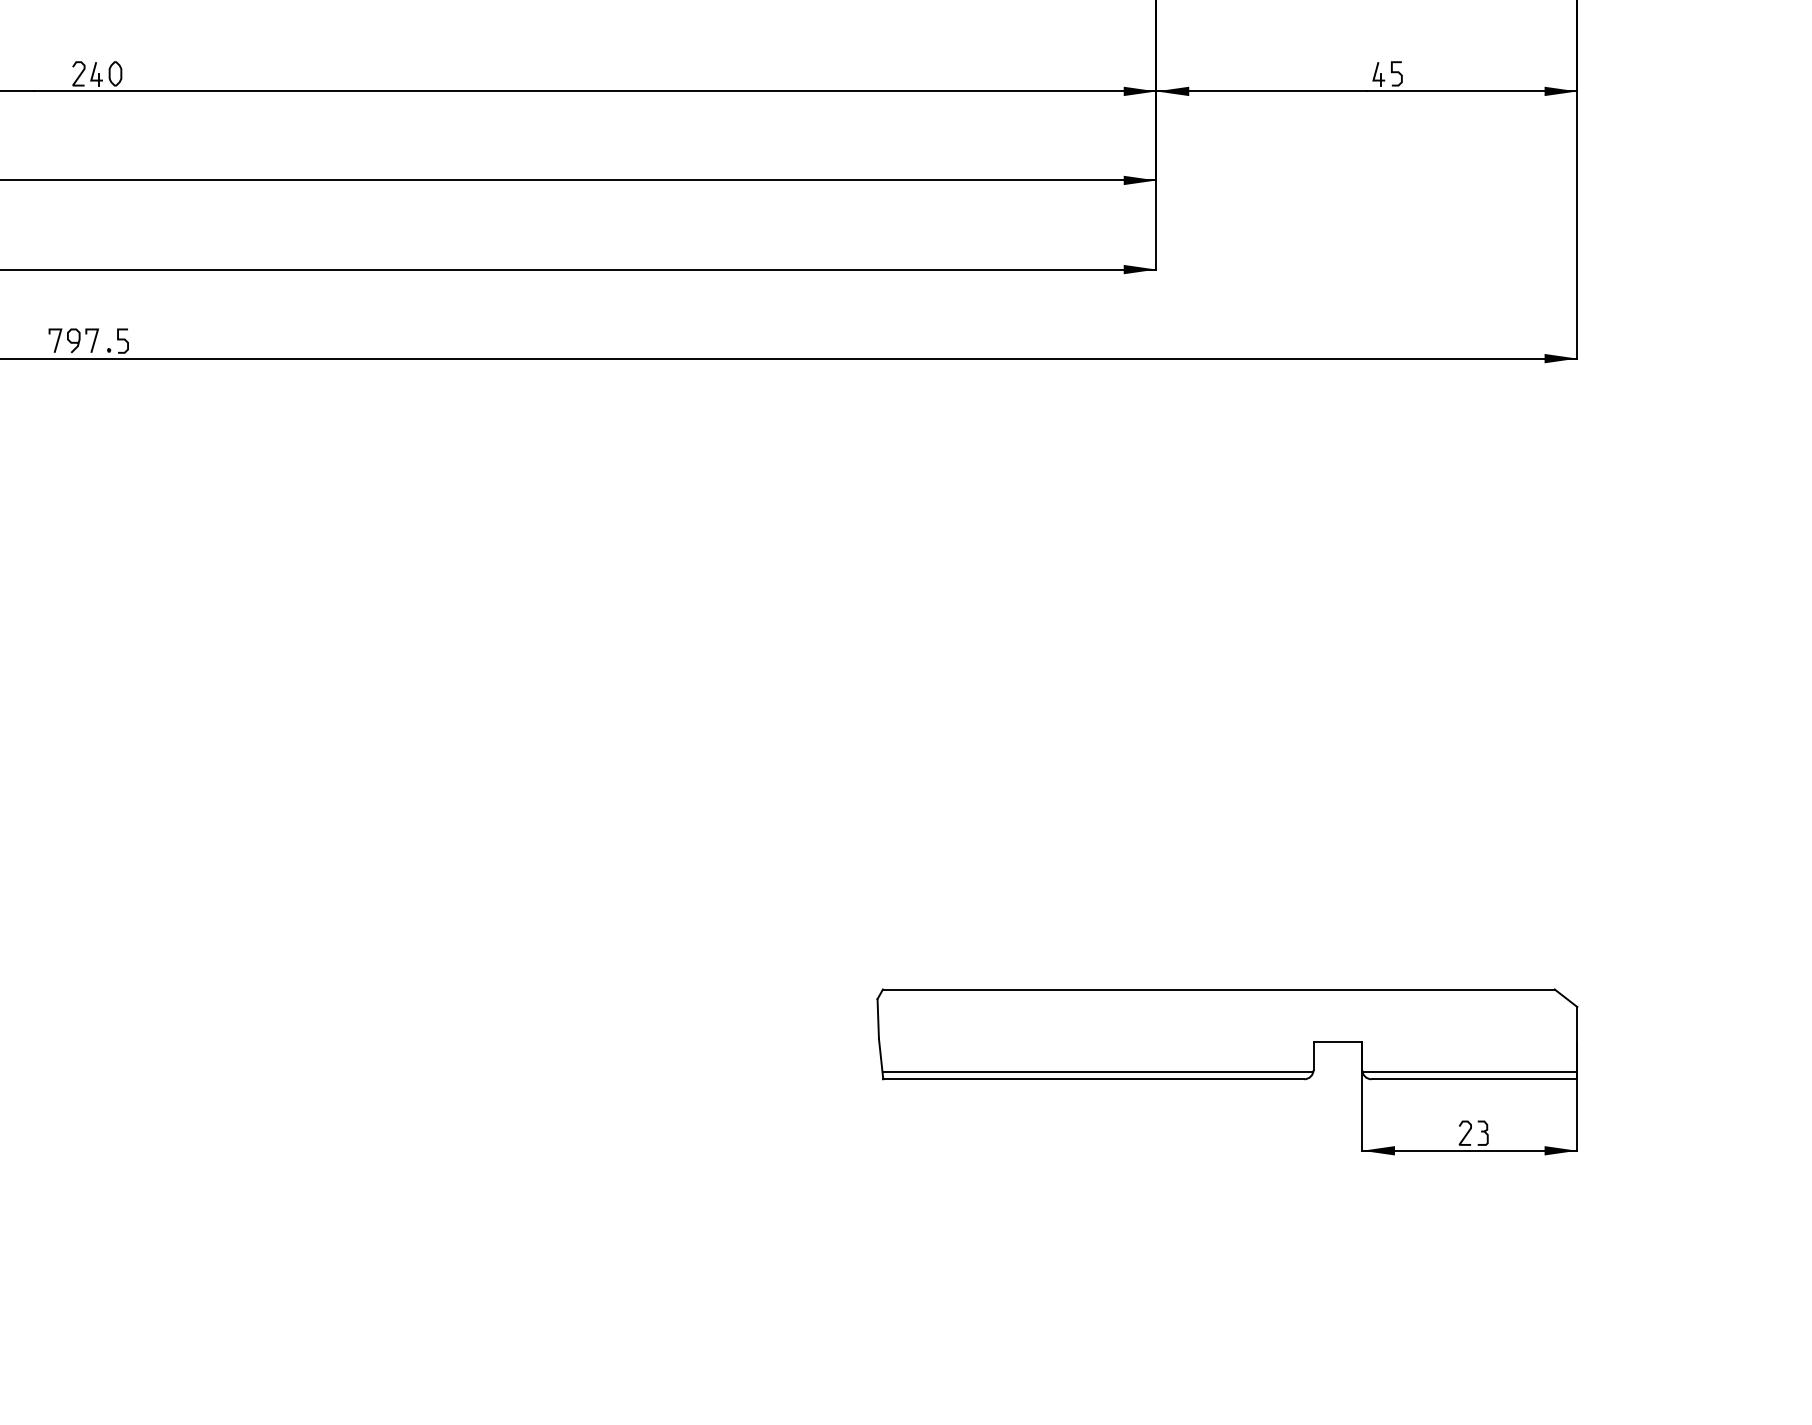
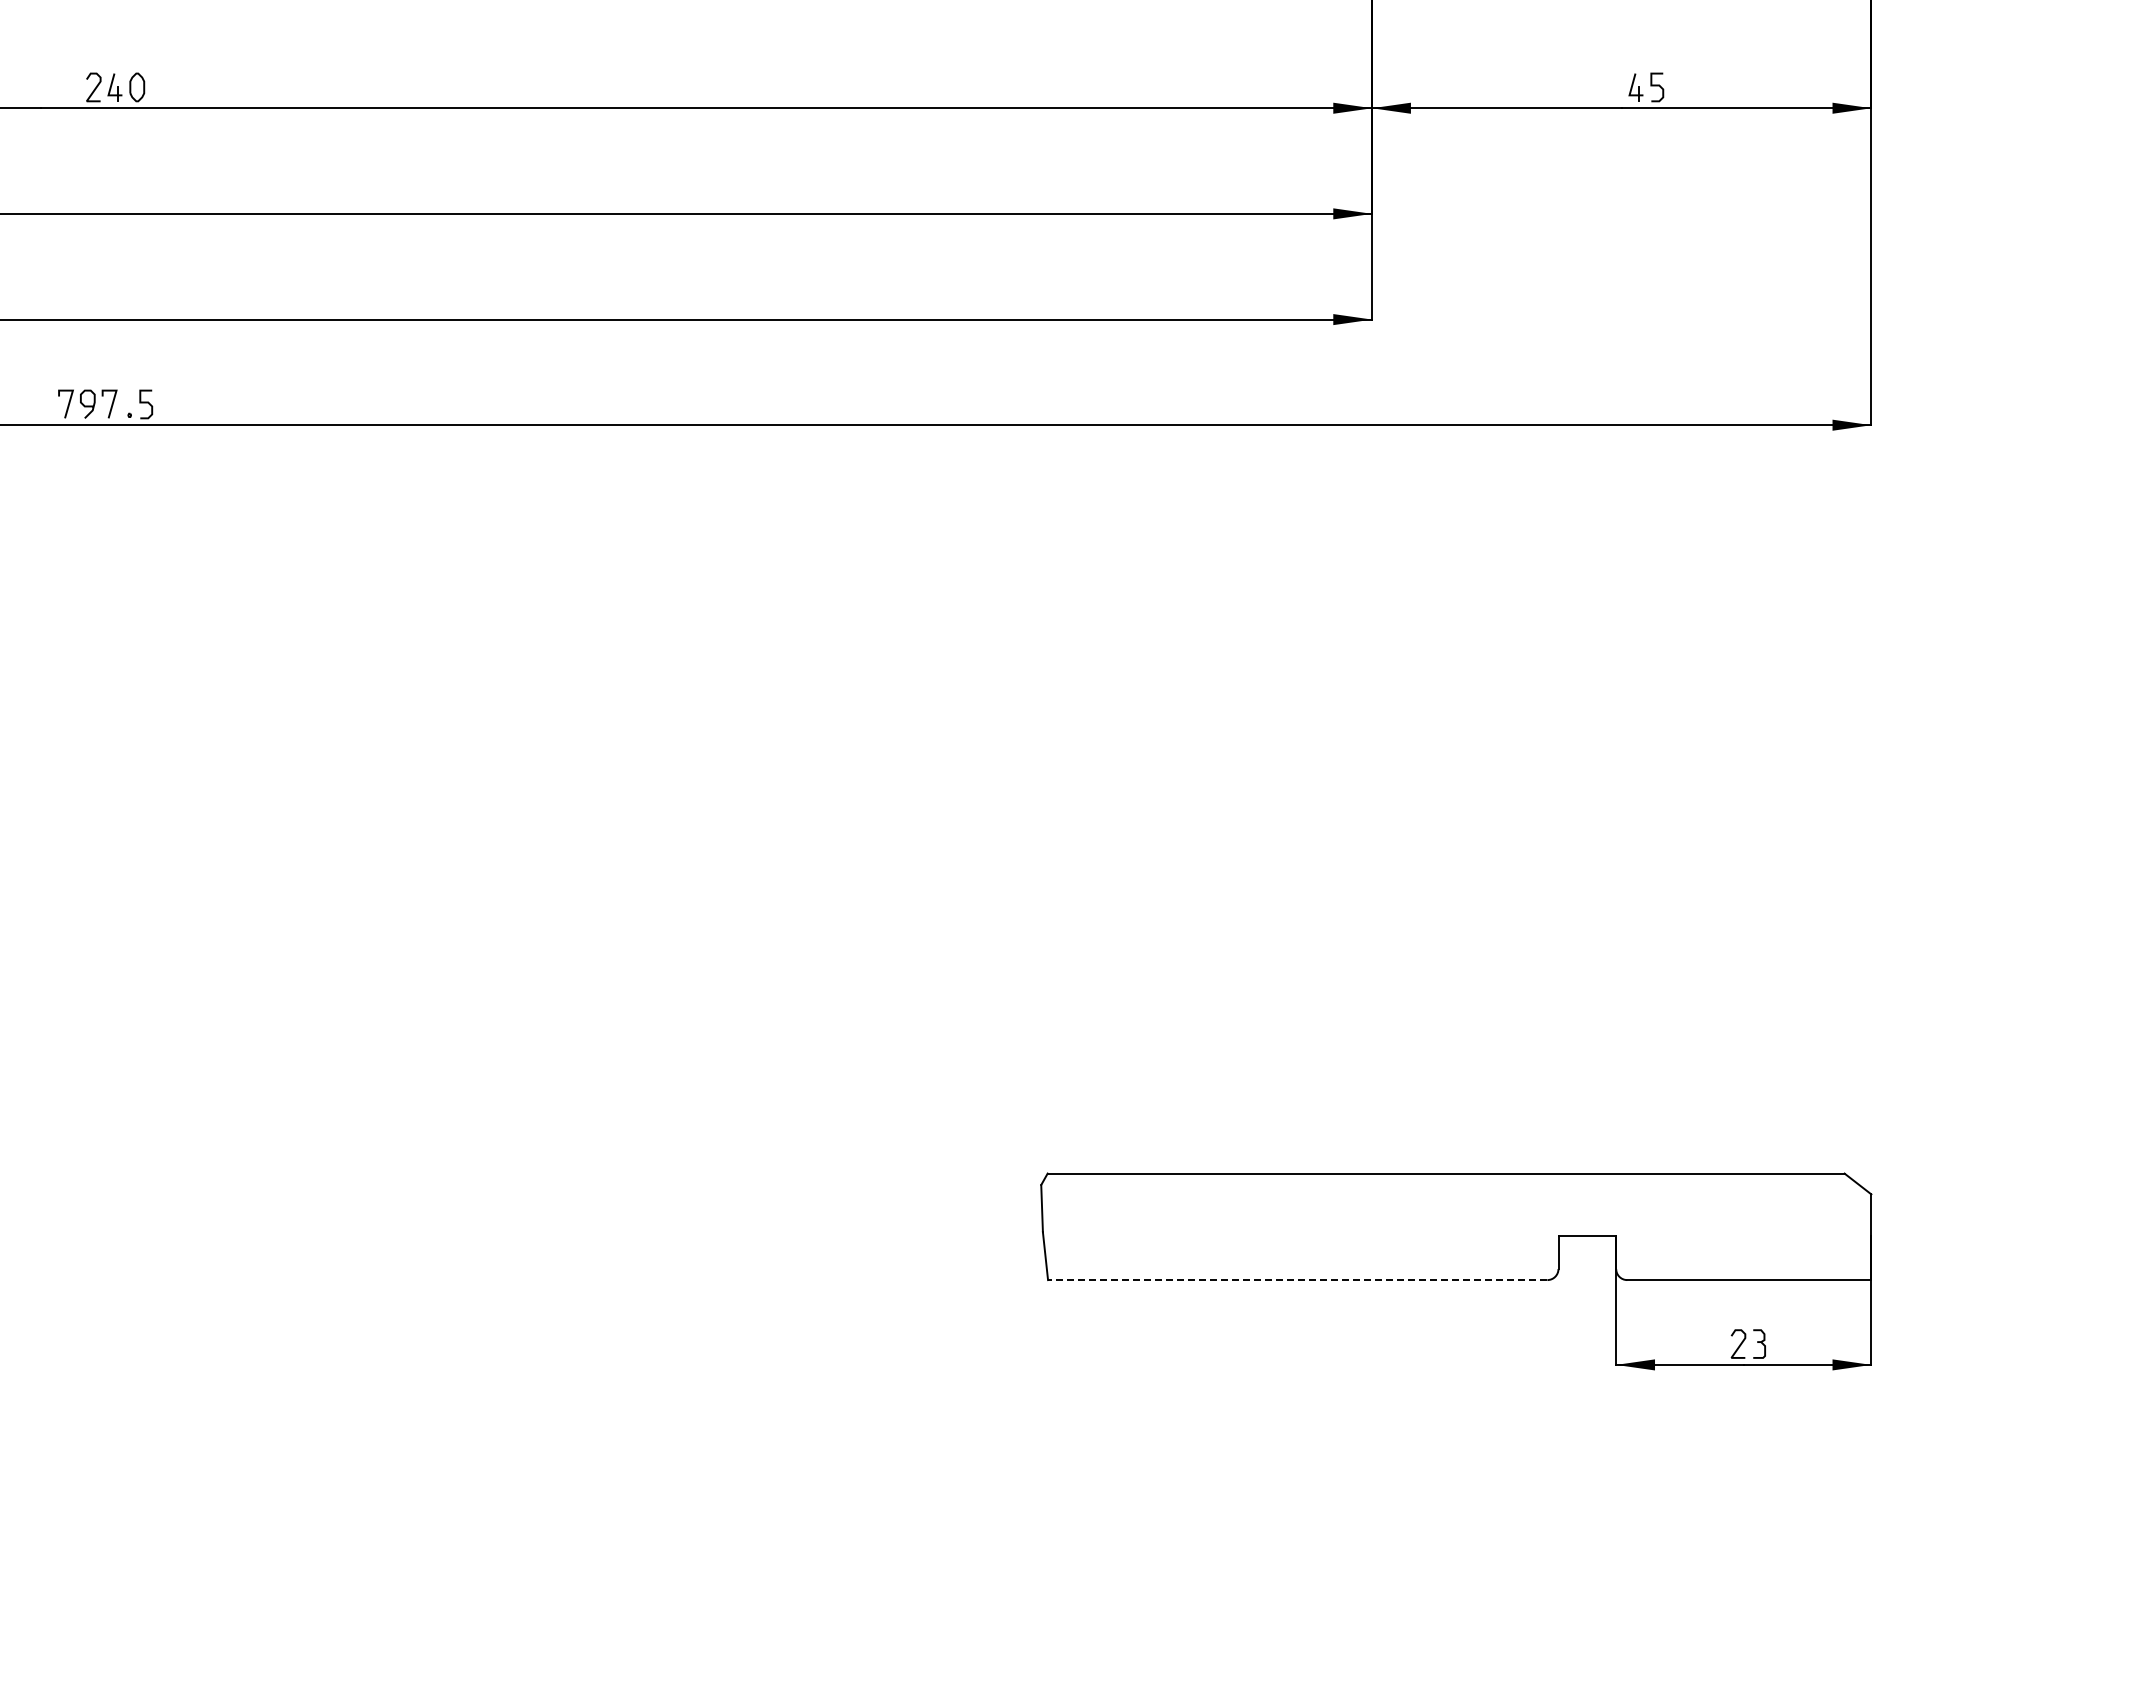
line: (1097, 1072) -> (1302, 1272), removed
line: (1469, 1072) -> (1743, 1272), removed
line: (1093, 1079) -> (1297, 1280), solid -> dashed

